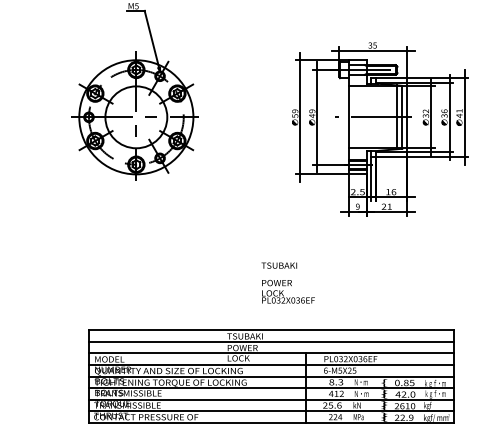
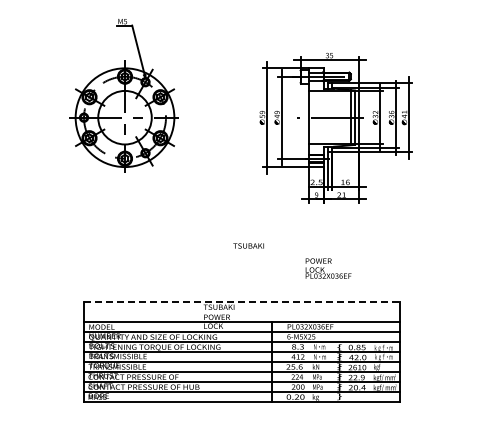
text: (288, 291) -> (328, 268), moved
line: (272, 329) -> (242, 301), solid -> dashed
line: (271, 341) -> (241, 311), removed

